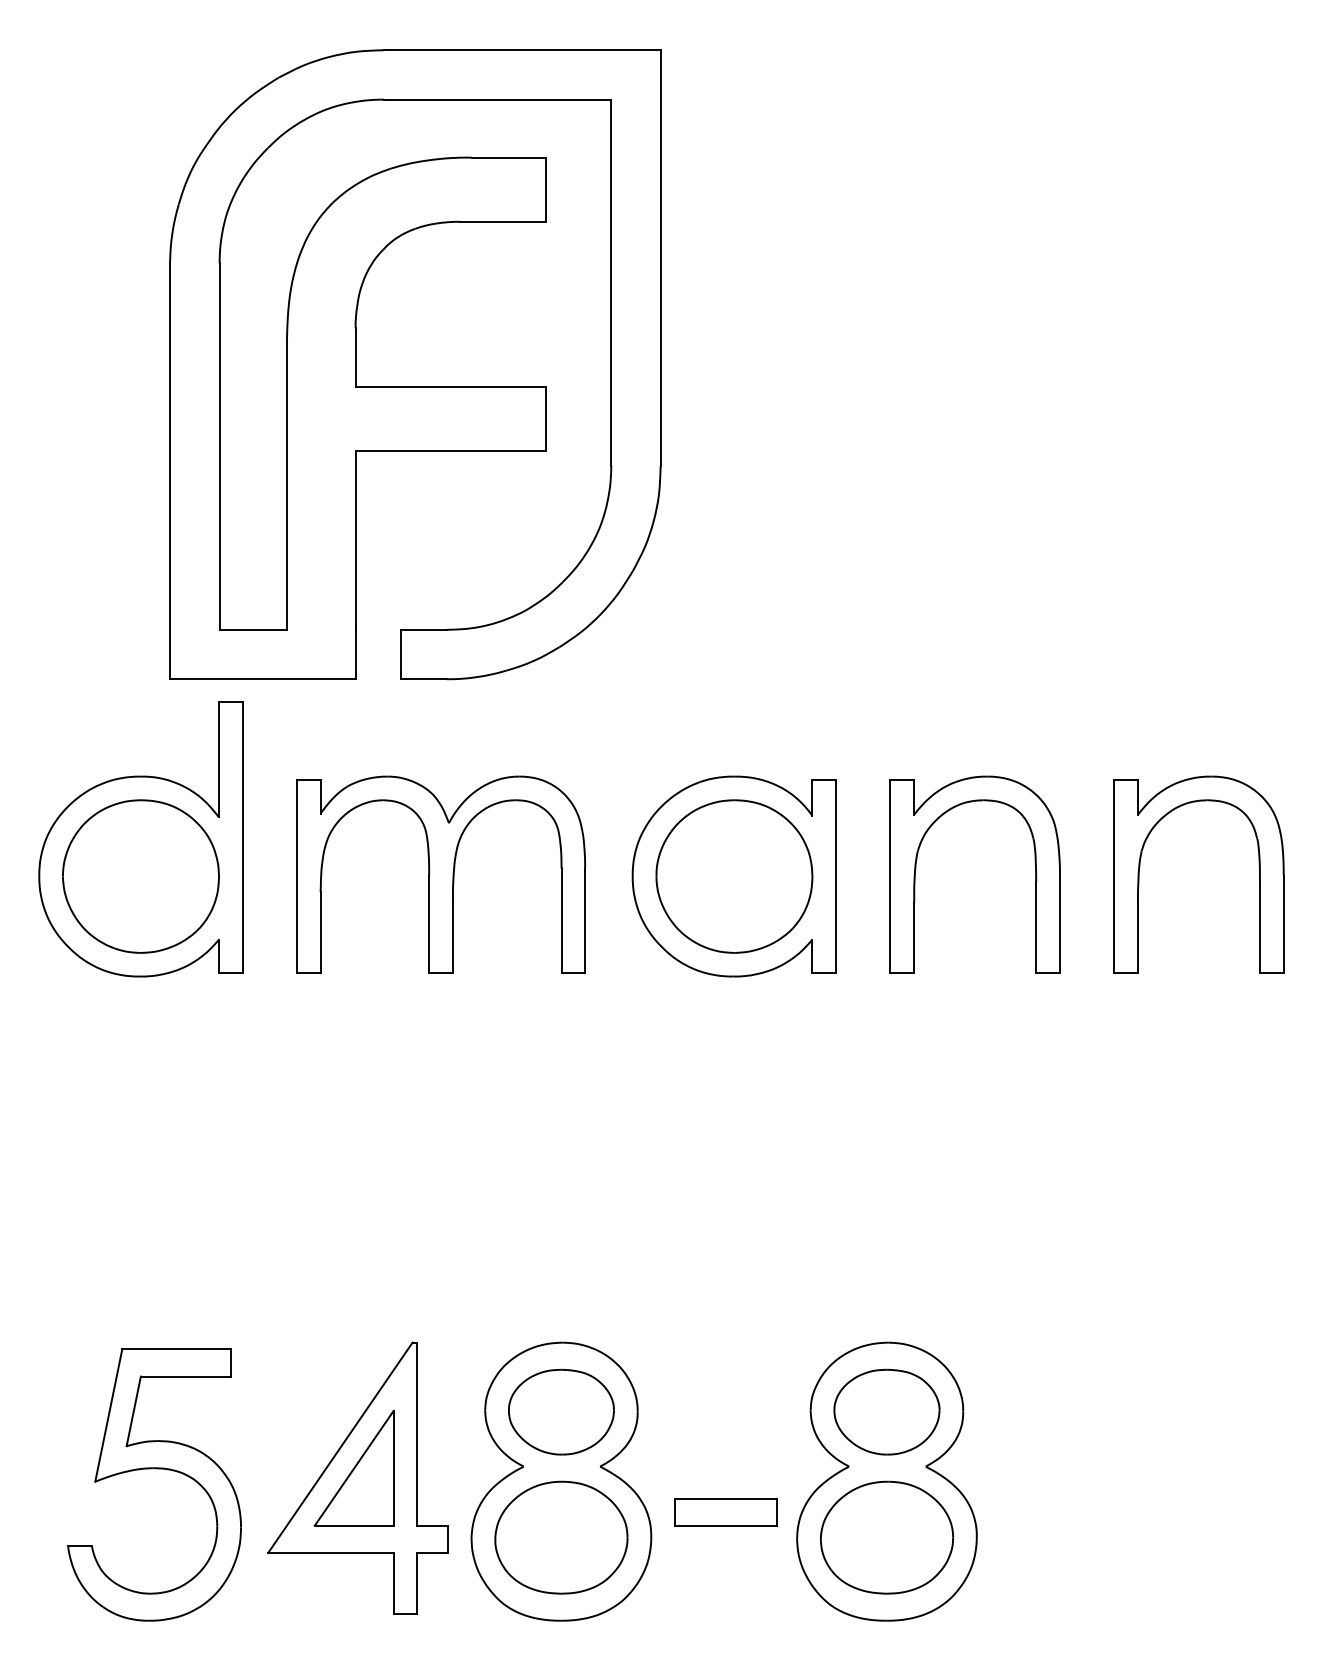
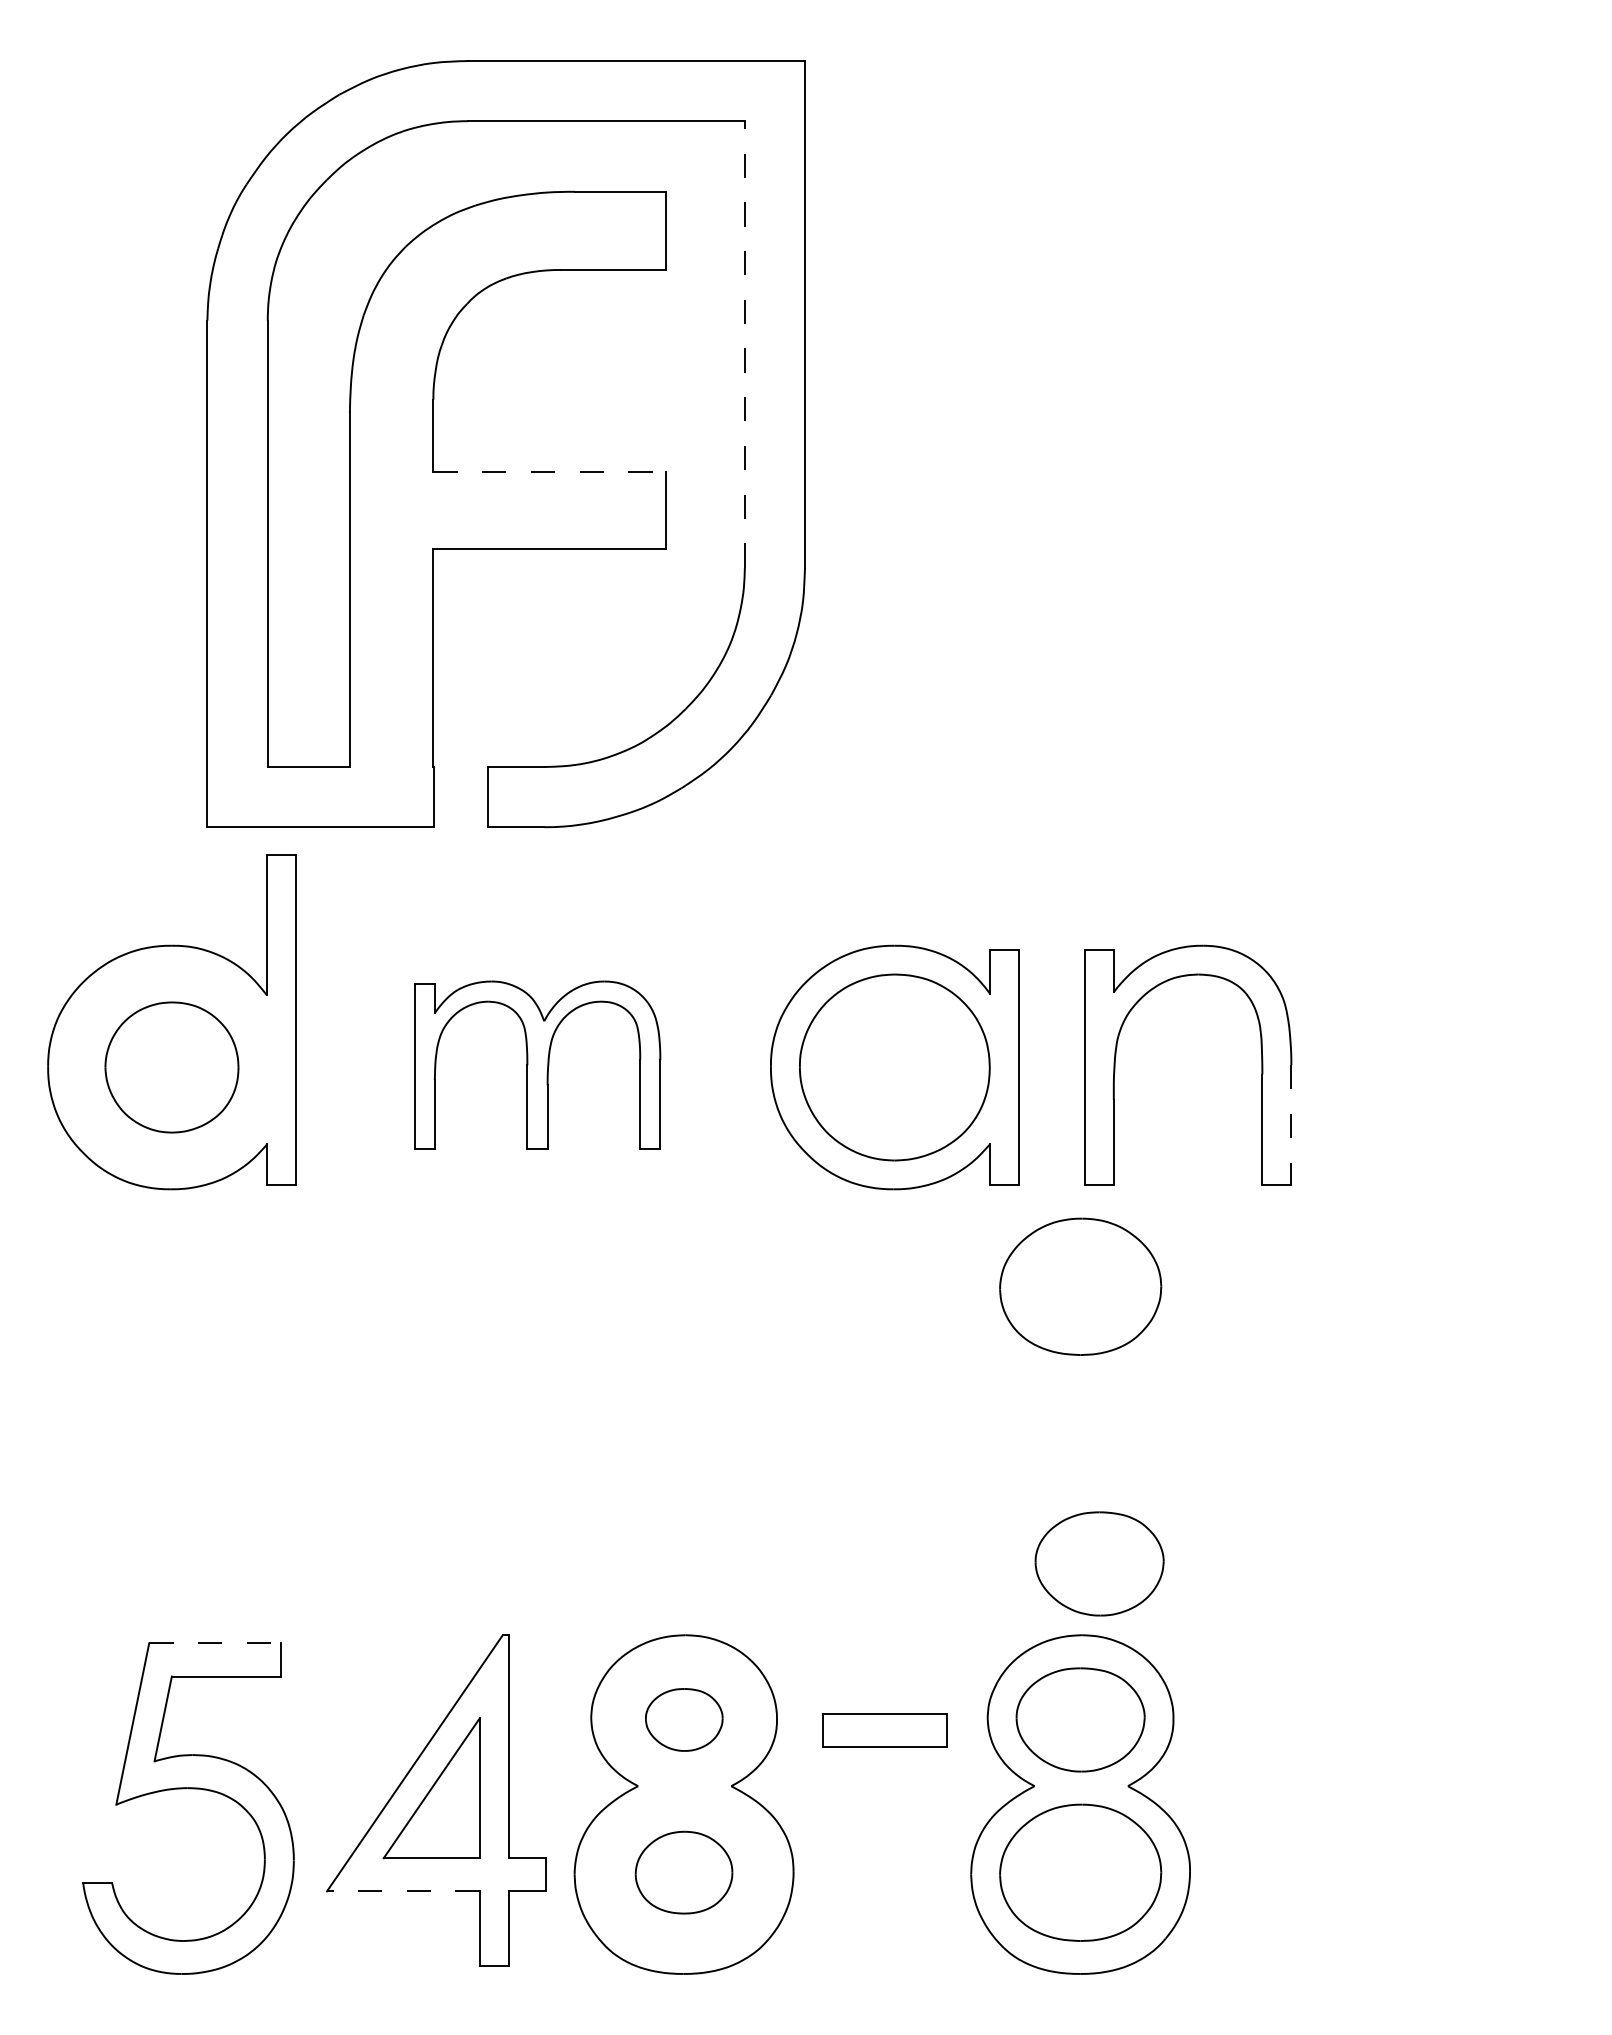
line: (611, 282) -> (744, 343), solid -> dashed
line: (451, 387) -> (550, 471), solid -> dashed
part: (441, 874) -> (537, 1064), size x0.7
part: (1139, 874) -> (1388, 1064), removed
part: (140, 876) -> (171, 1067), size x0.7
line: (1060, 924) -> (1291, 1125), solid -> dashed
part: (886, 1056) -> (1080, 1286), added
part: (902, 1283) -> (1099, 1563), added
line: (176, 1349) -> (215, 1643), solid -> dashed
part: (561, 1411) -> (684, 1719), size x0.6
part: (725, 1512) -> (884, 1730), moved
part: (560, 1537) -> (683, 1872), size x0.6
line: (330, 1553) -> (402, 1891), solid -> dashed

